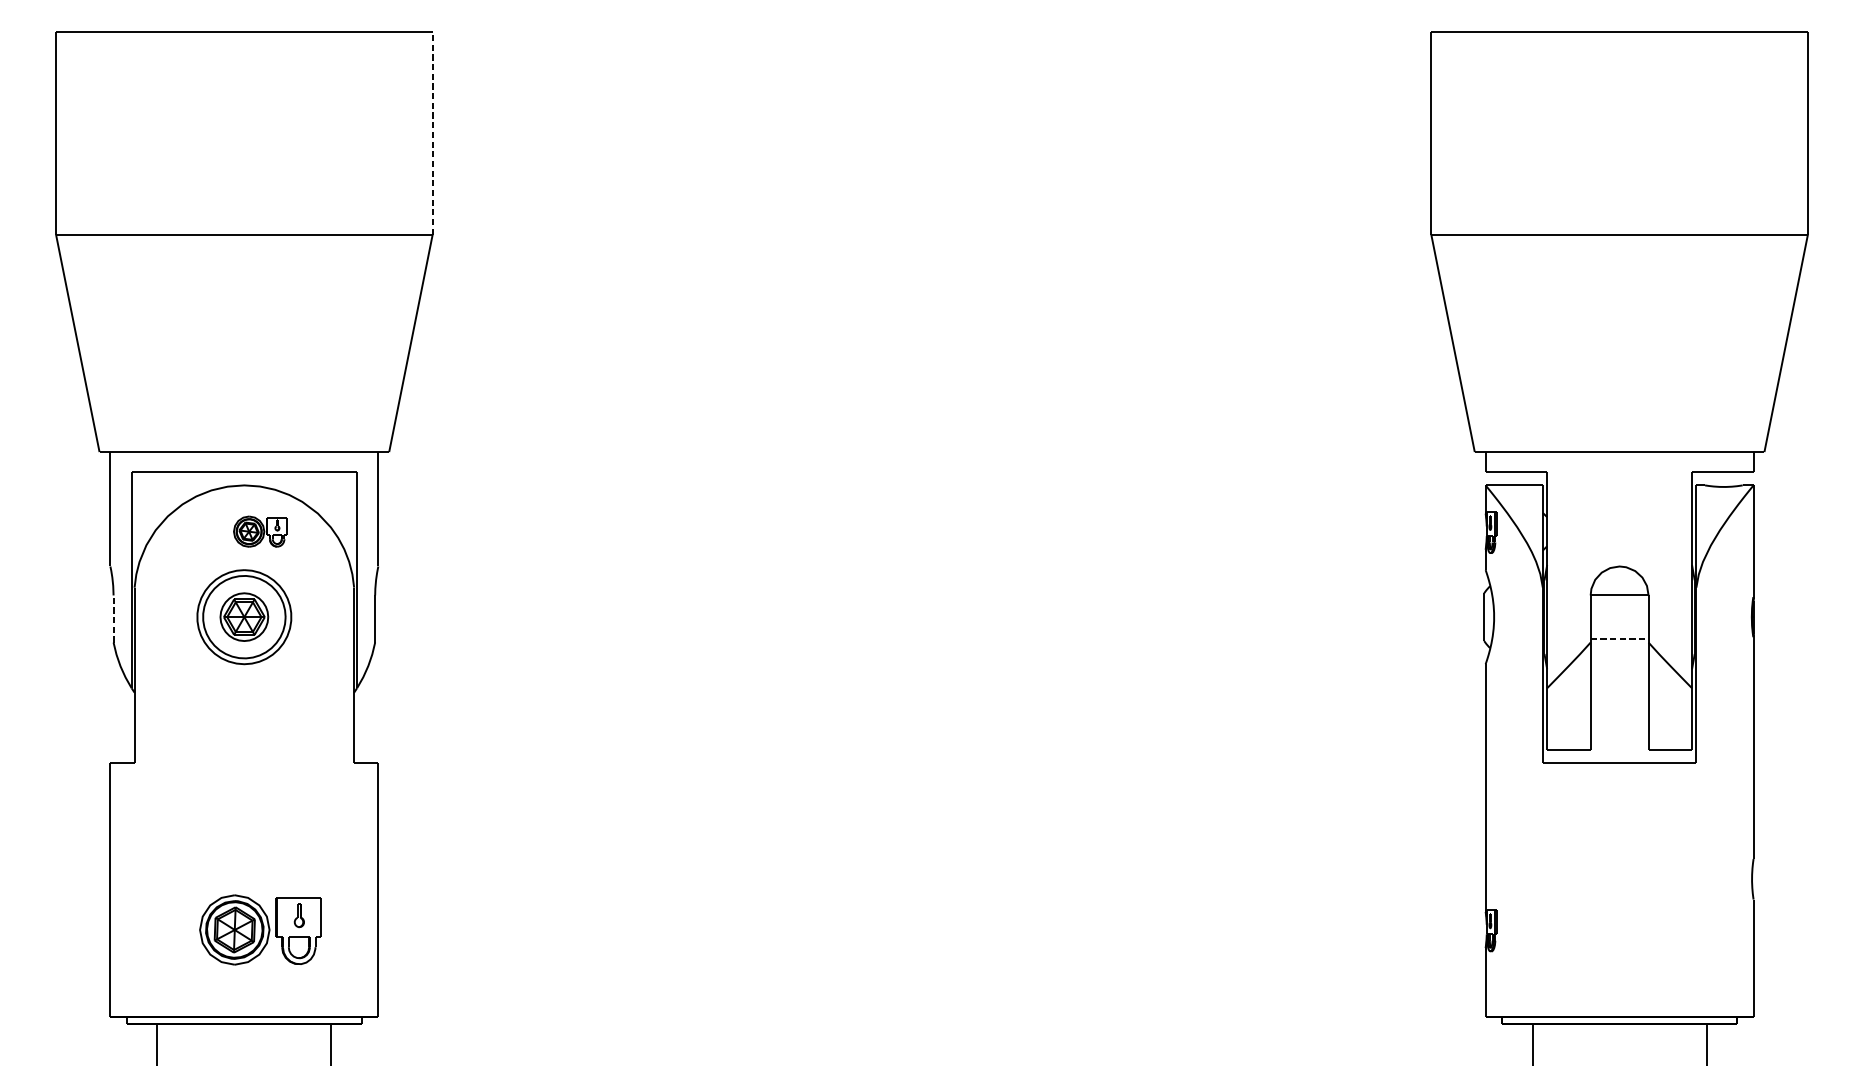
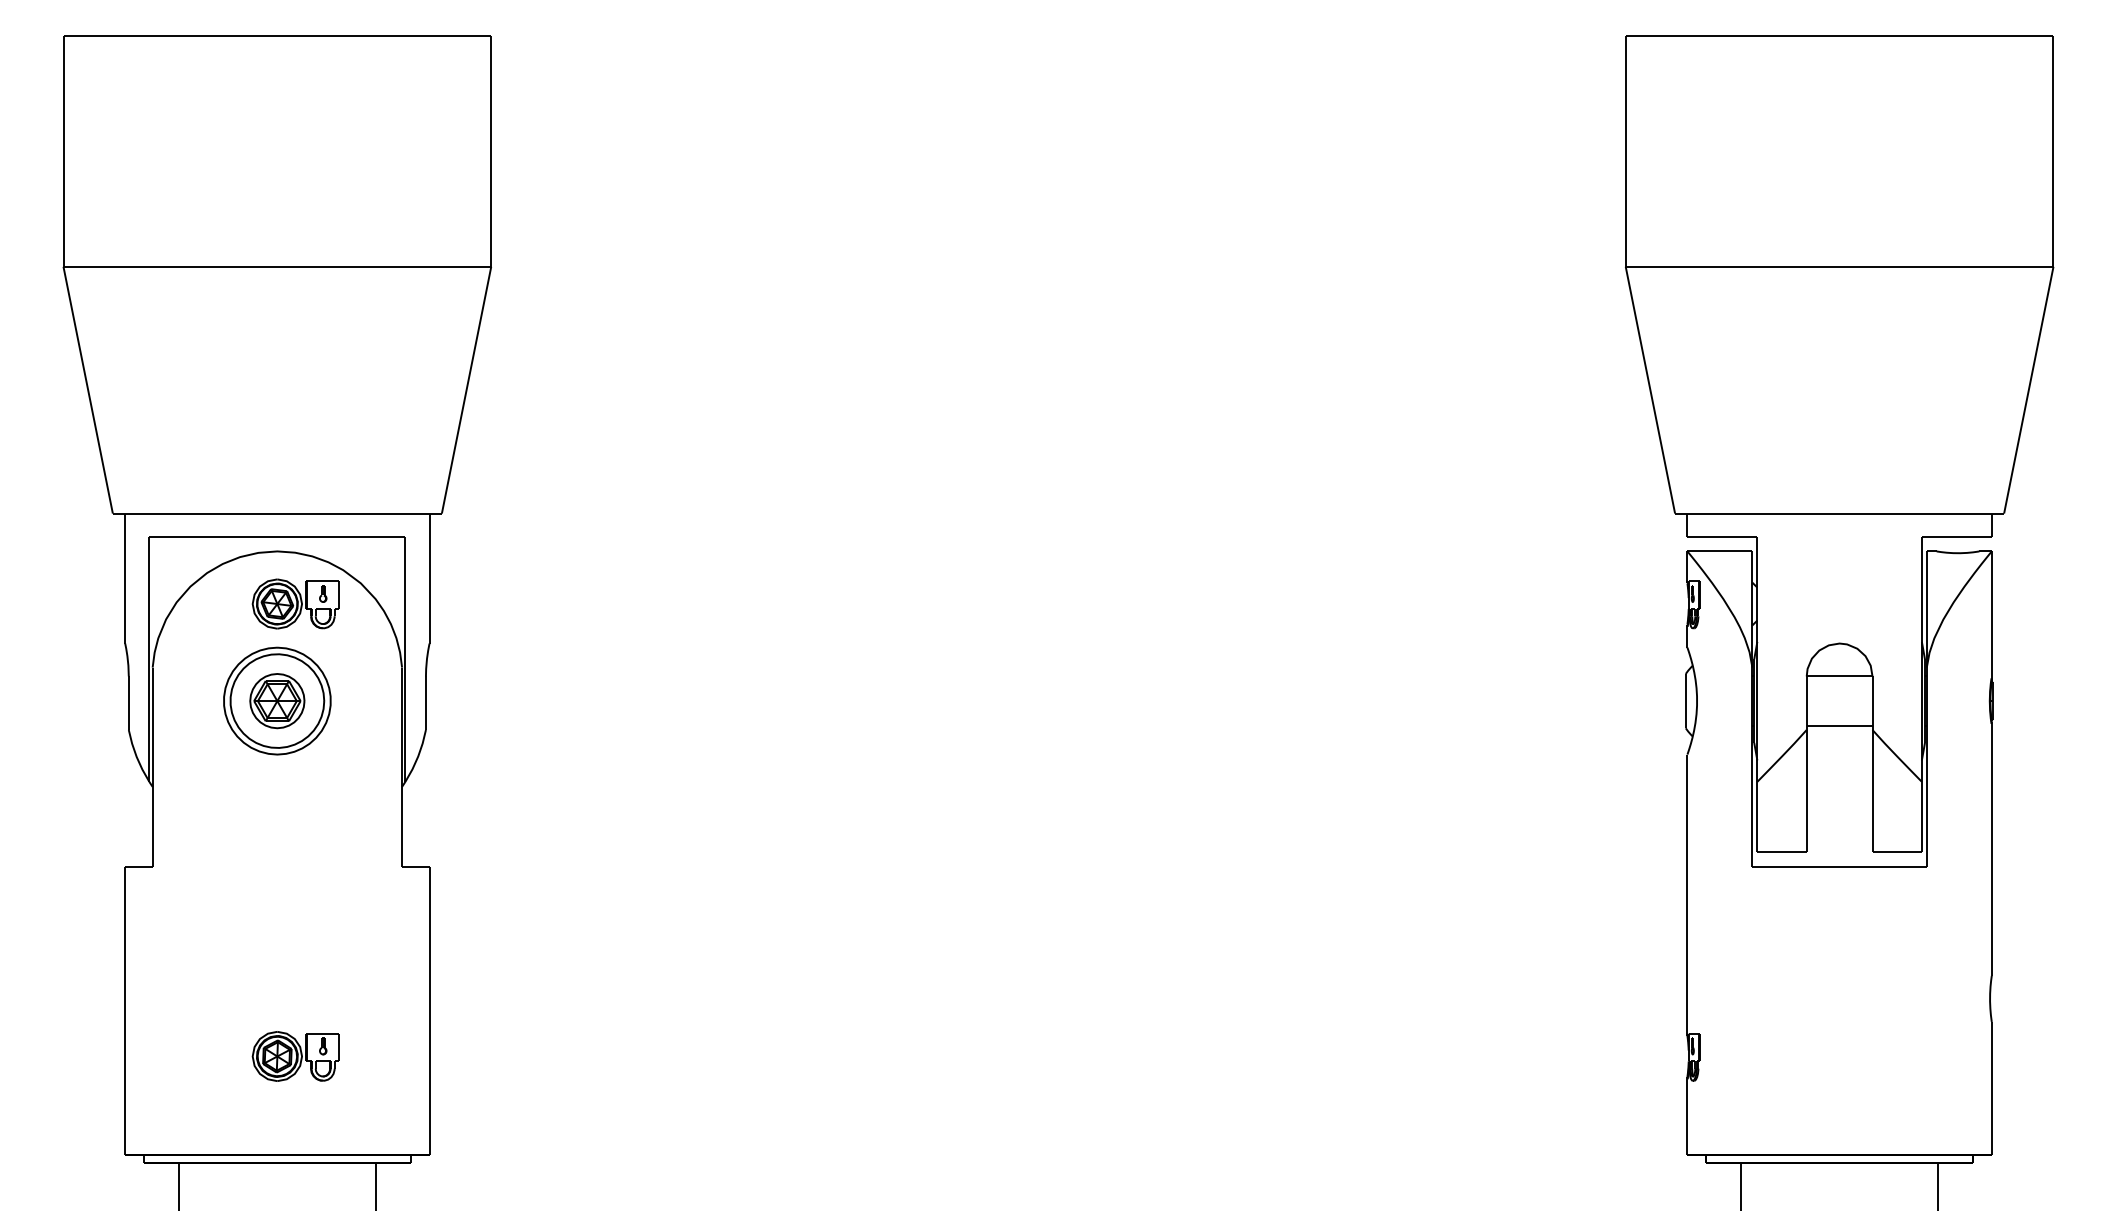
line: (432, 133) -> (491, 151), dashed -> solid
part: (260, 531) -> (295, 603), size x1.43
line: (113, 619) -> (128, 703), dashed -> solid
line: (1619, 638) -> (1839, 725), dashed -> solid
part: (260, 930) -> (295, 1056), size x0.62

